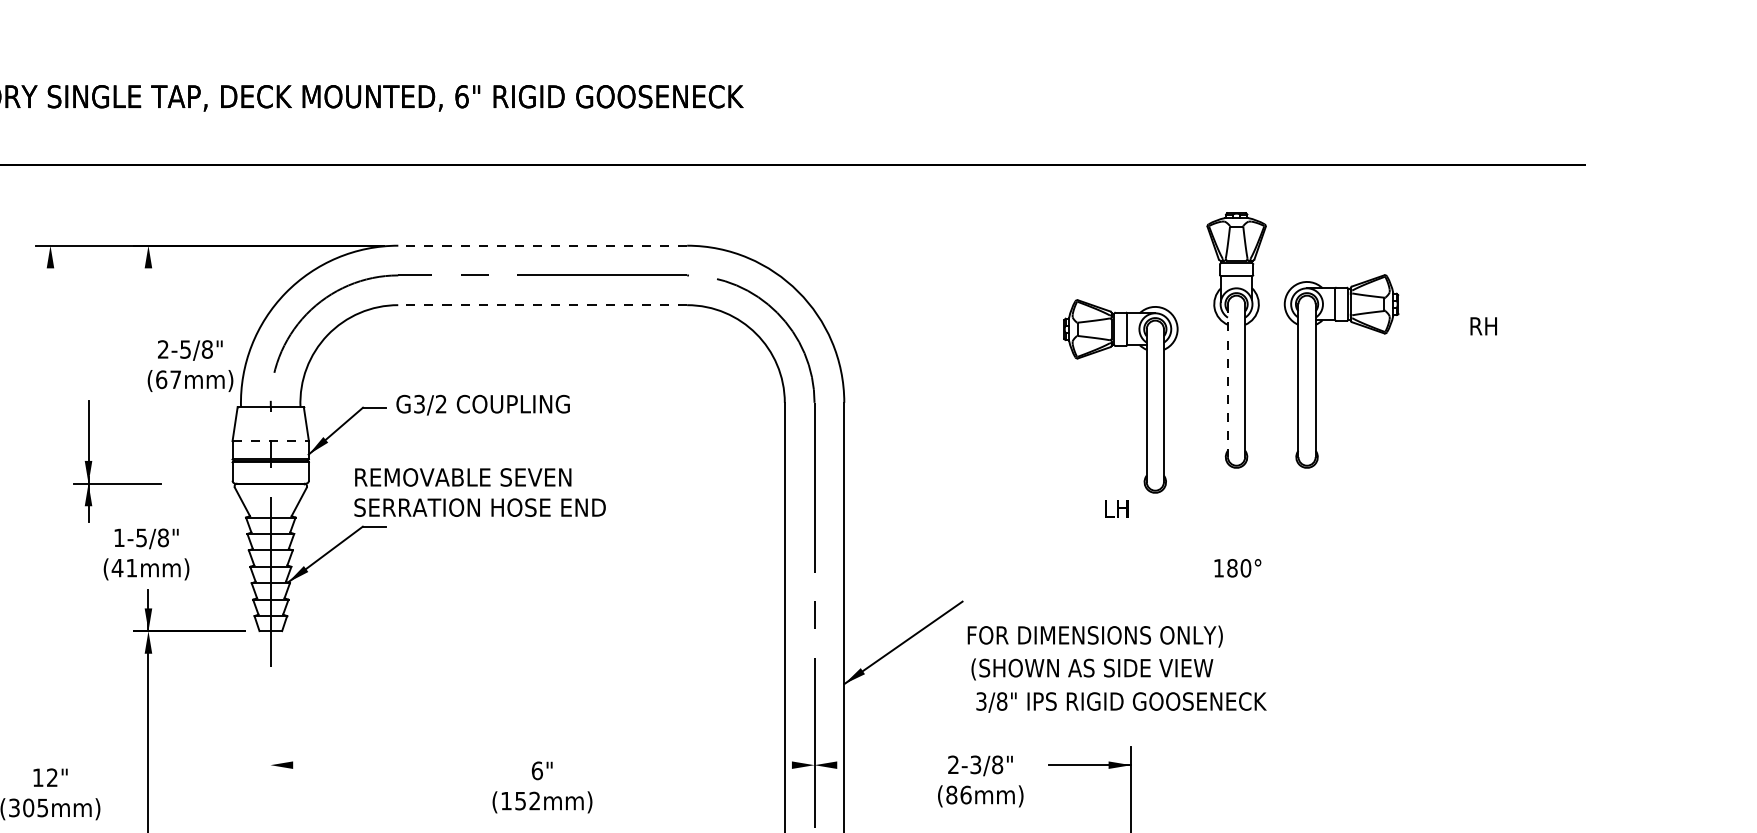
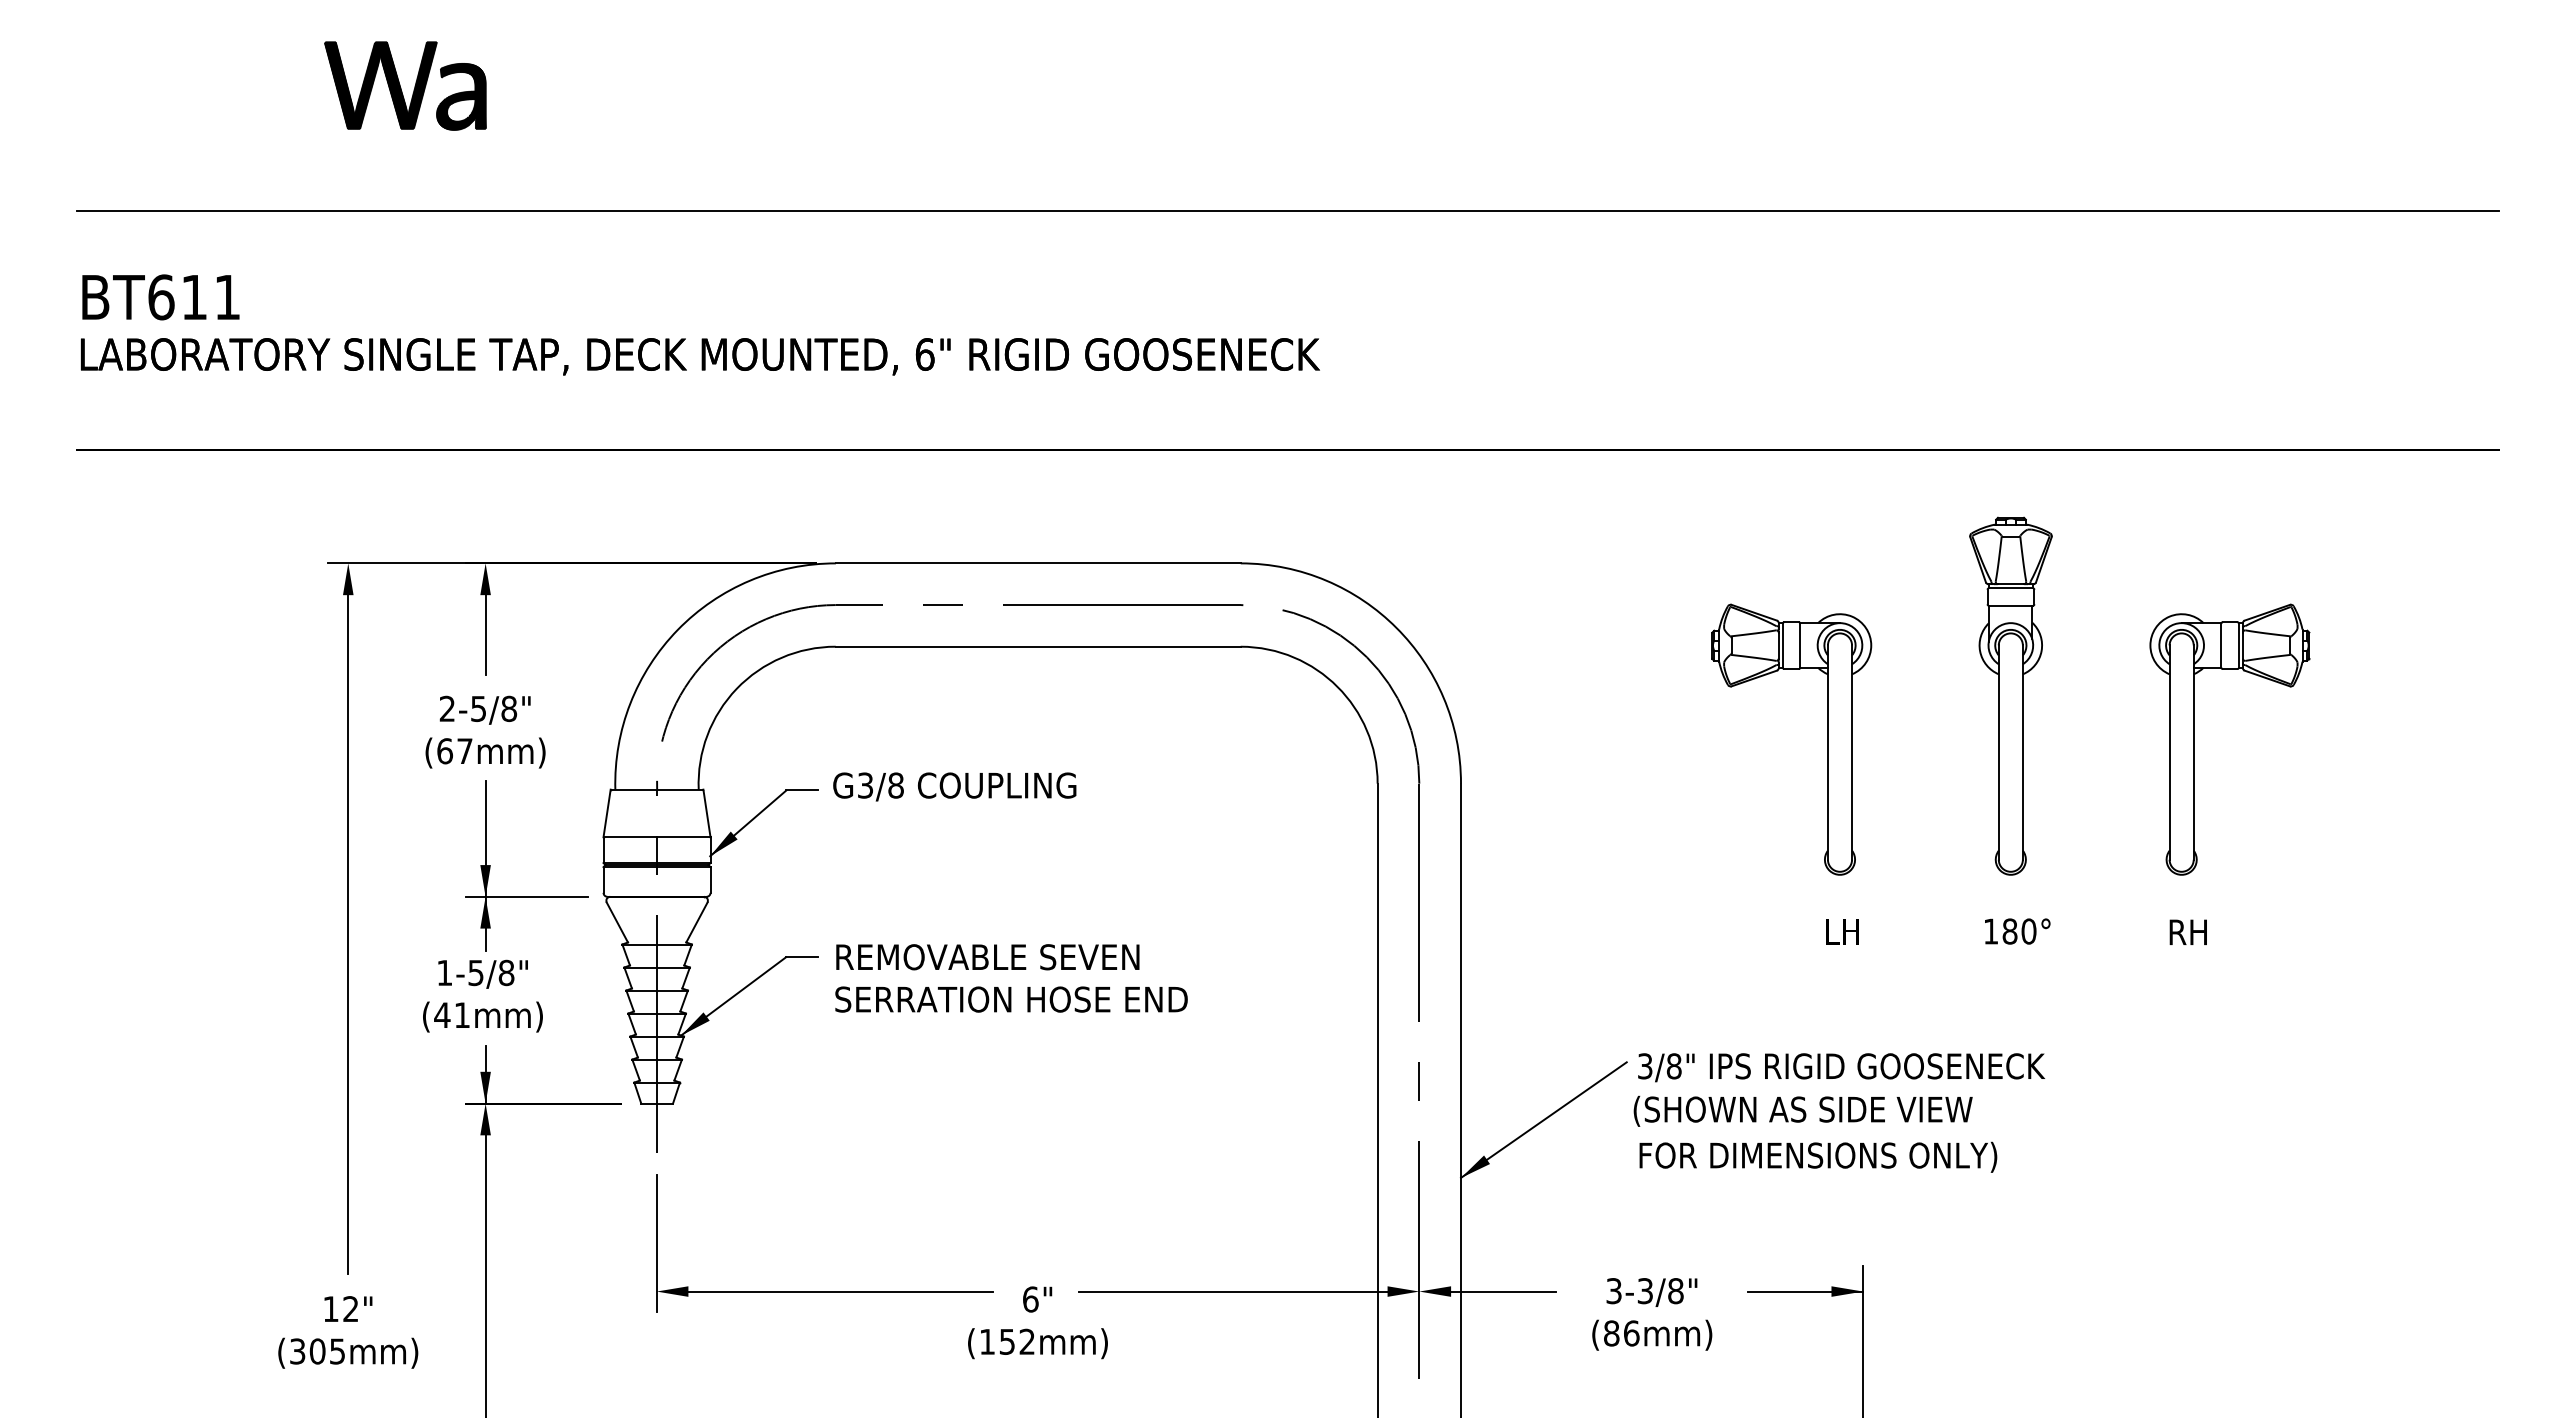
line: (542, 245) -> (1037, 563), dashed -> solid
line: (148, 296) -> (485, 634), added
line: (542, 305) -> (1037, 646), dashed -> solid
text: (1483, 325) -> (2187, 931), moved
text: (190, 365) -> (485, 731), moved
part: (1316, 371) -> (2194, 739), moved
line: (1227, 381) -> (1998, 753), dashed -> solid
part: (1146, 396) -> (1827, 739), moved
text: (440, 404) -> (895, 785), G3/2 -> G3/8
line: (271, 441) -> (657, 837), dashed -> solid
part: (117, 483) -> (526, 896), moved
text: (480, 492) -> (1011, 978), moved
line: (50, 510) -> (348, 934), added
text: (1237, 568) -> (2017, 931), moved
text: (1095, 636) -> (1812, 1110), FOR DIMENSIONS ONLY) -> (SHOWN AS SIDE VIEW
text: (1099, 668) -> (1818, 1156), (SHOWN AS SIDE VIEW -> FOR DIMENSIONS ONLY)
text: (1121, 702) -> (1841, 1067), moved
line: (270, 730) -> (656, 1243), added
line: (401, 765) -> (840, 1291), added
line: (681, 765) -> (1232, 1291), added
line: (874, 765) -> (1503, 1291), added
text: (953, 765) -> (1613, 1291), 2-3/8" -> 3-3/8"

